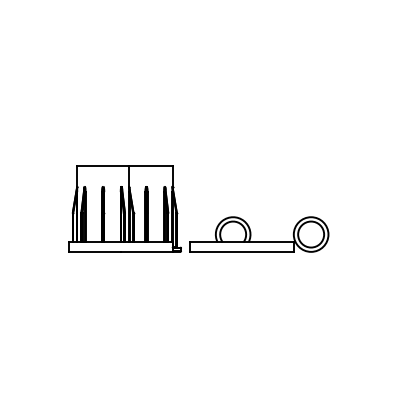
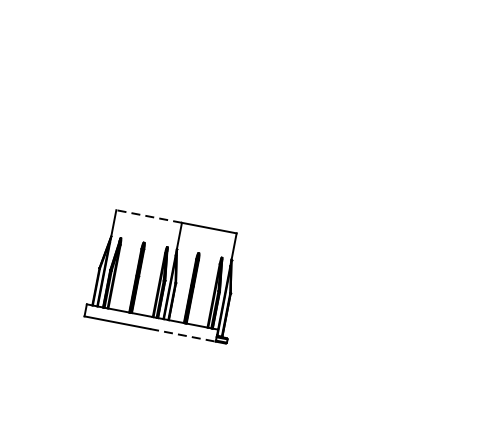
line: (103, 166) -> (149, 217), solid -> dashed
part: (259, 241) -> (328, 349), removed
line: (146, 251) -> (183, 334), solid -> dashed

